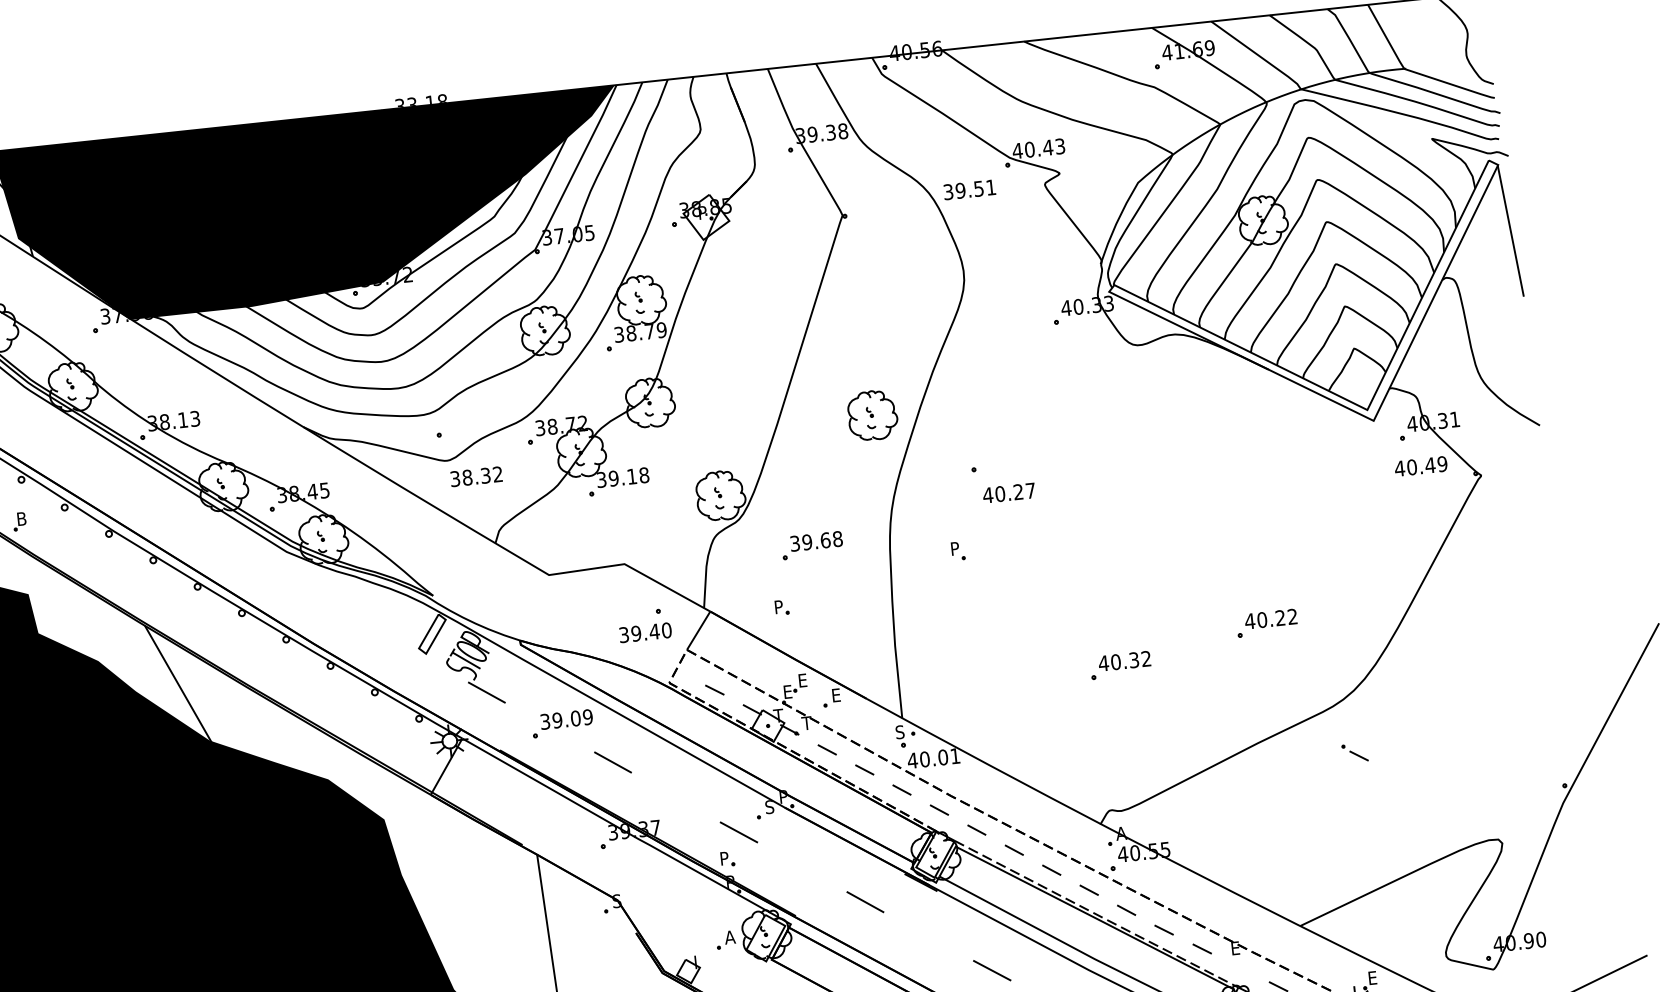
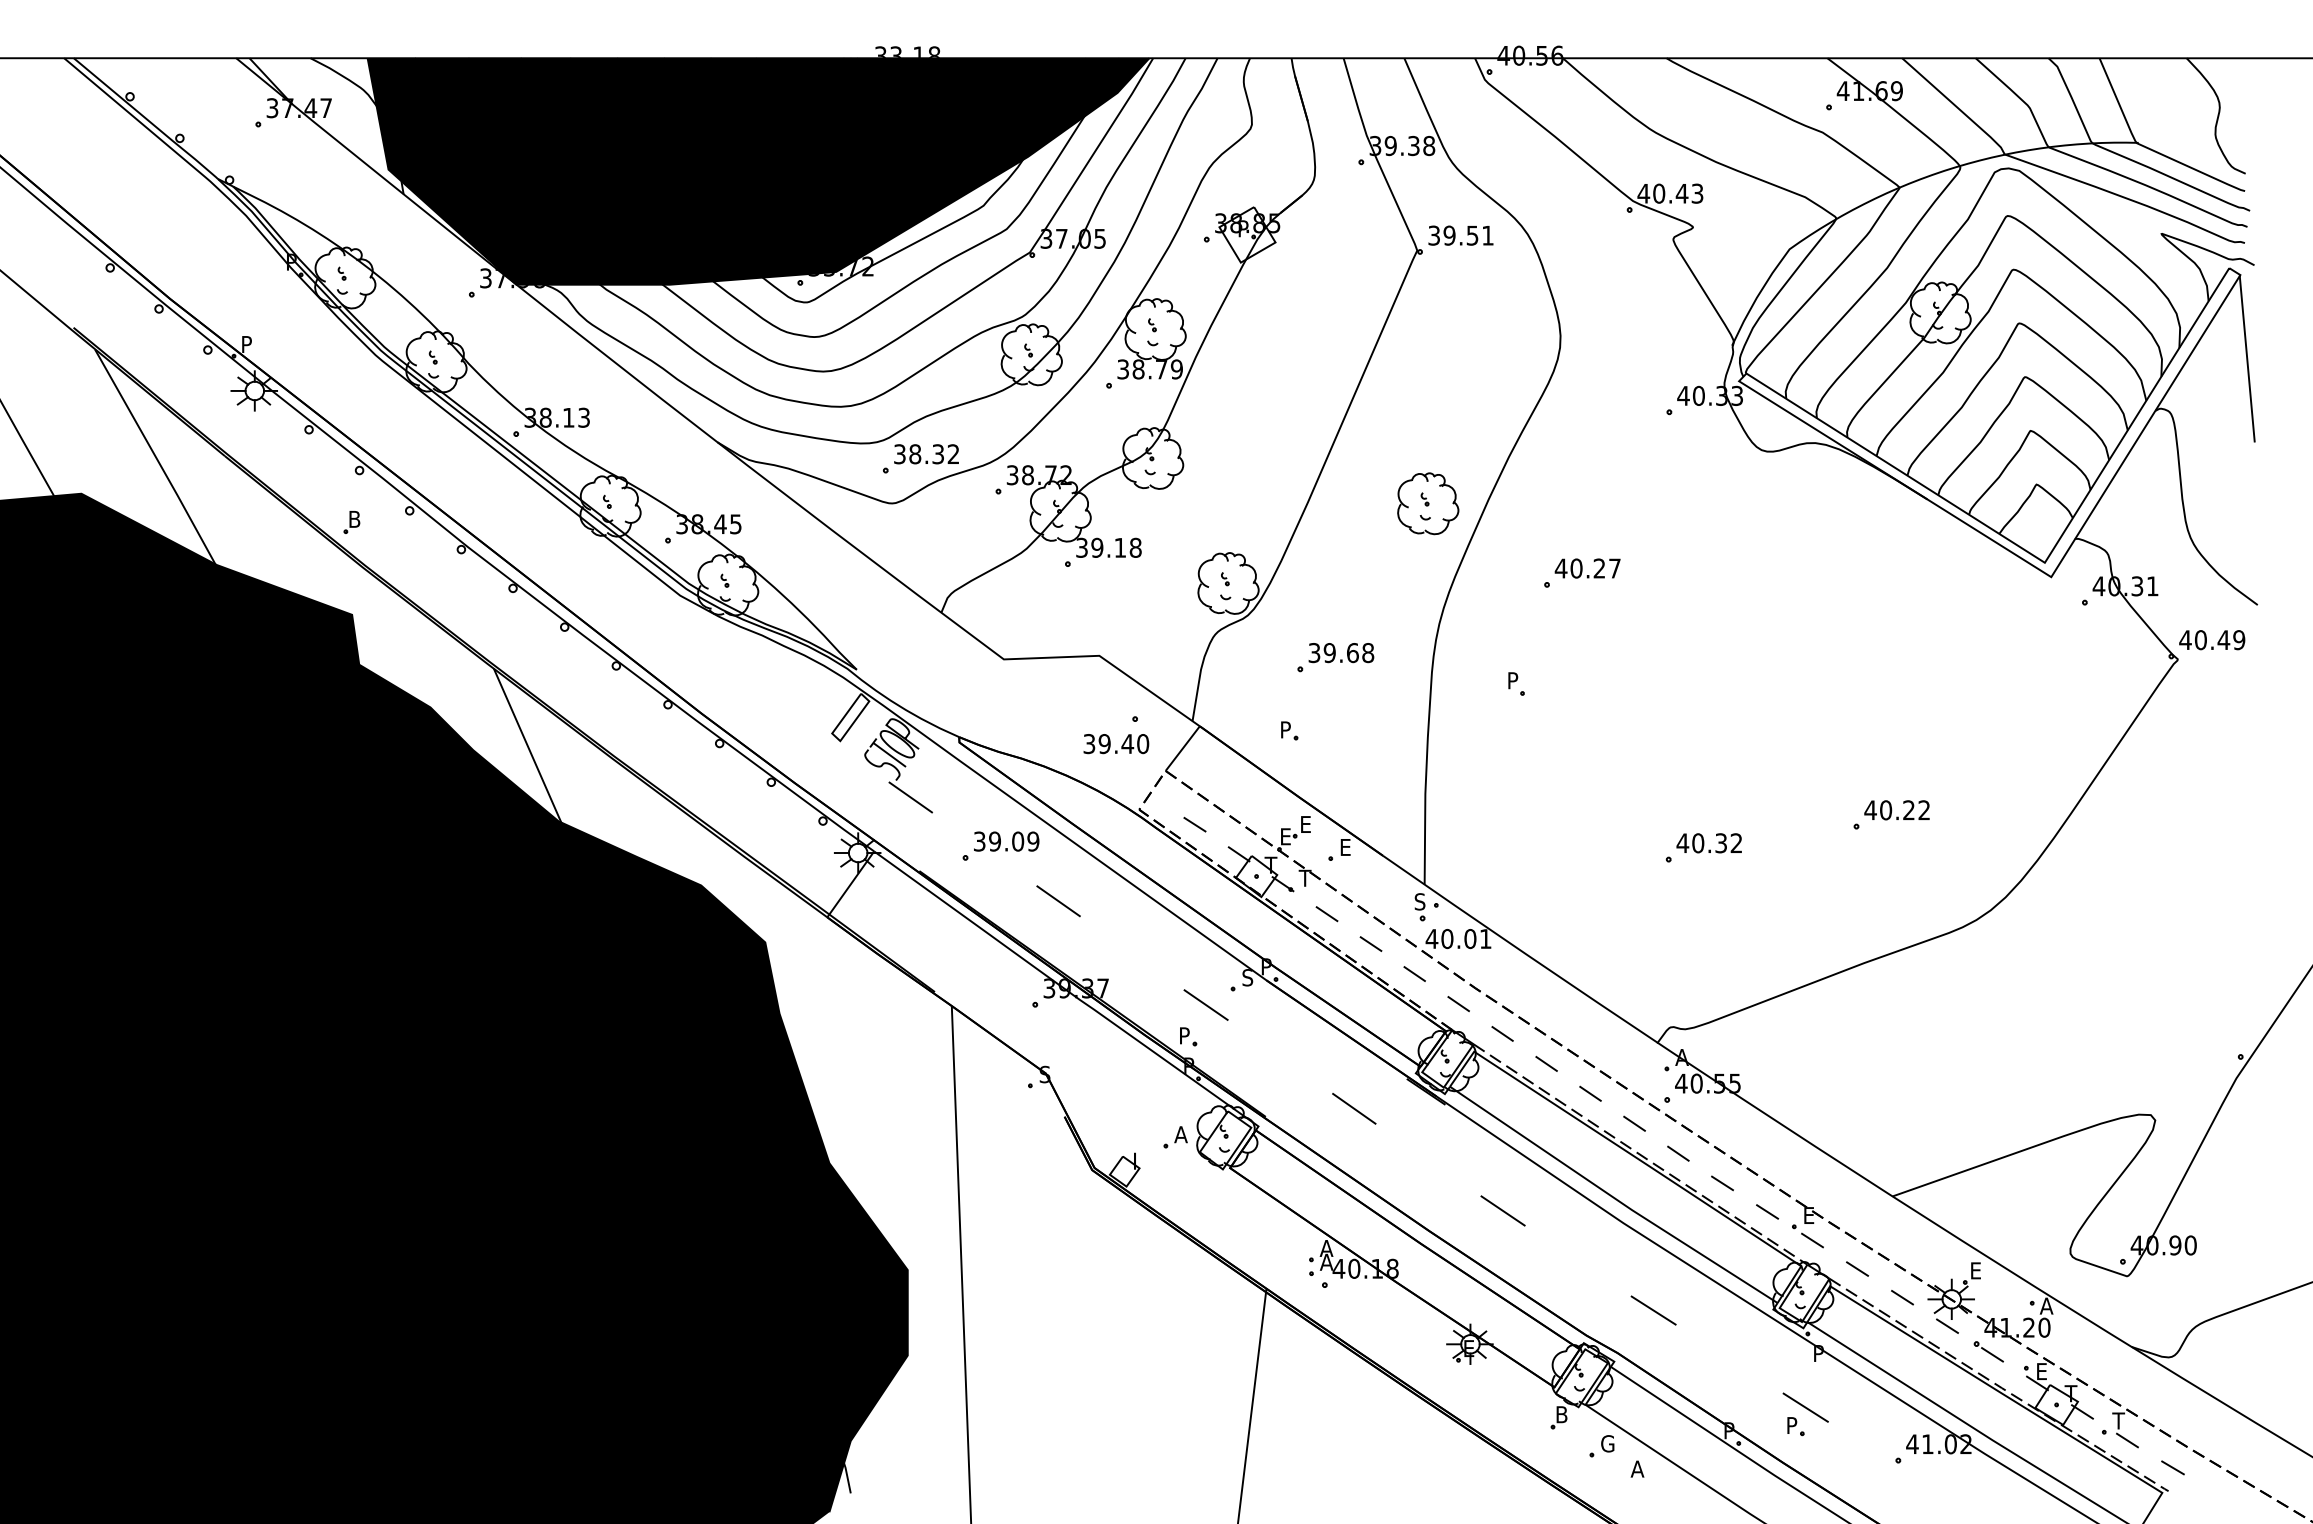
text: (969, 189) -> (1460, 235), moved
text: (1421, 466) -> (2212, 640), moved
text: (476, 476) -> (926, 454), moved
text: (1008, 493) -> (1587, 568), moved
part: (1354, 753) -> (1807, 1236), moved

